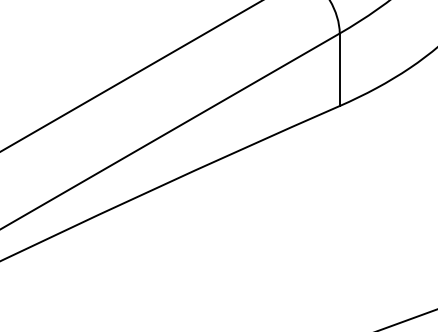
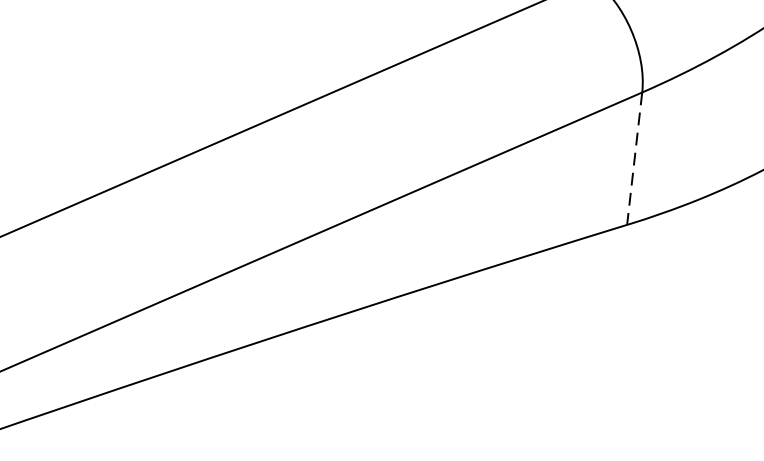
line: (339, 70) -> (634, 159), solid -> dashed

